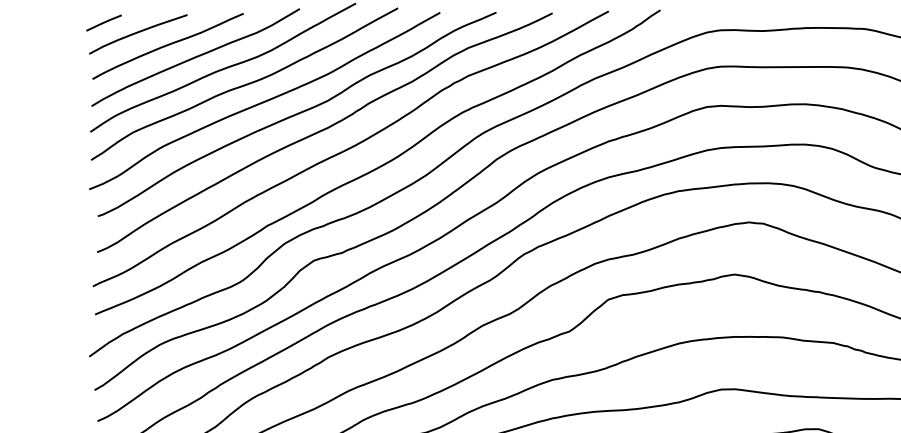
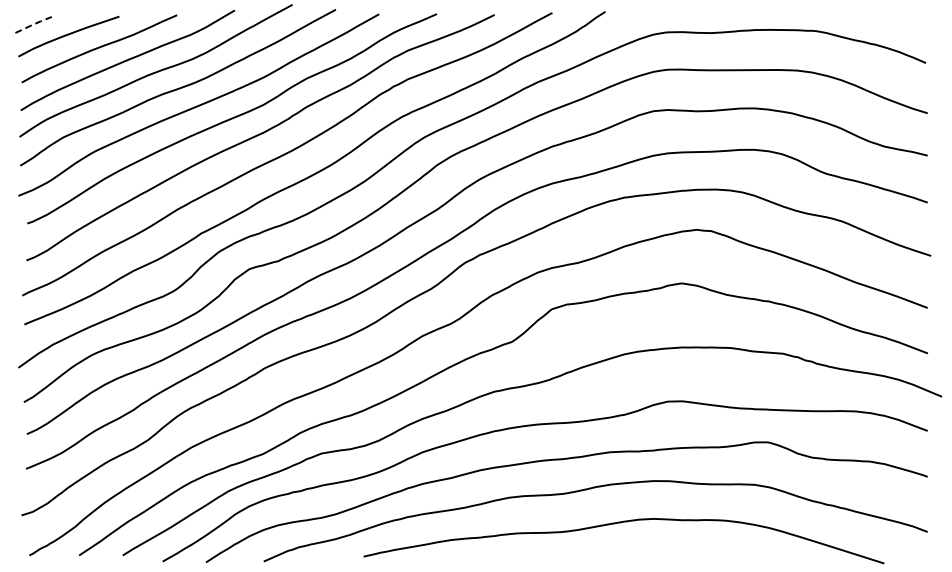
line: (103, 22) -> (33, 24), solid -> dashed

